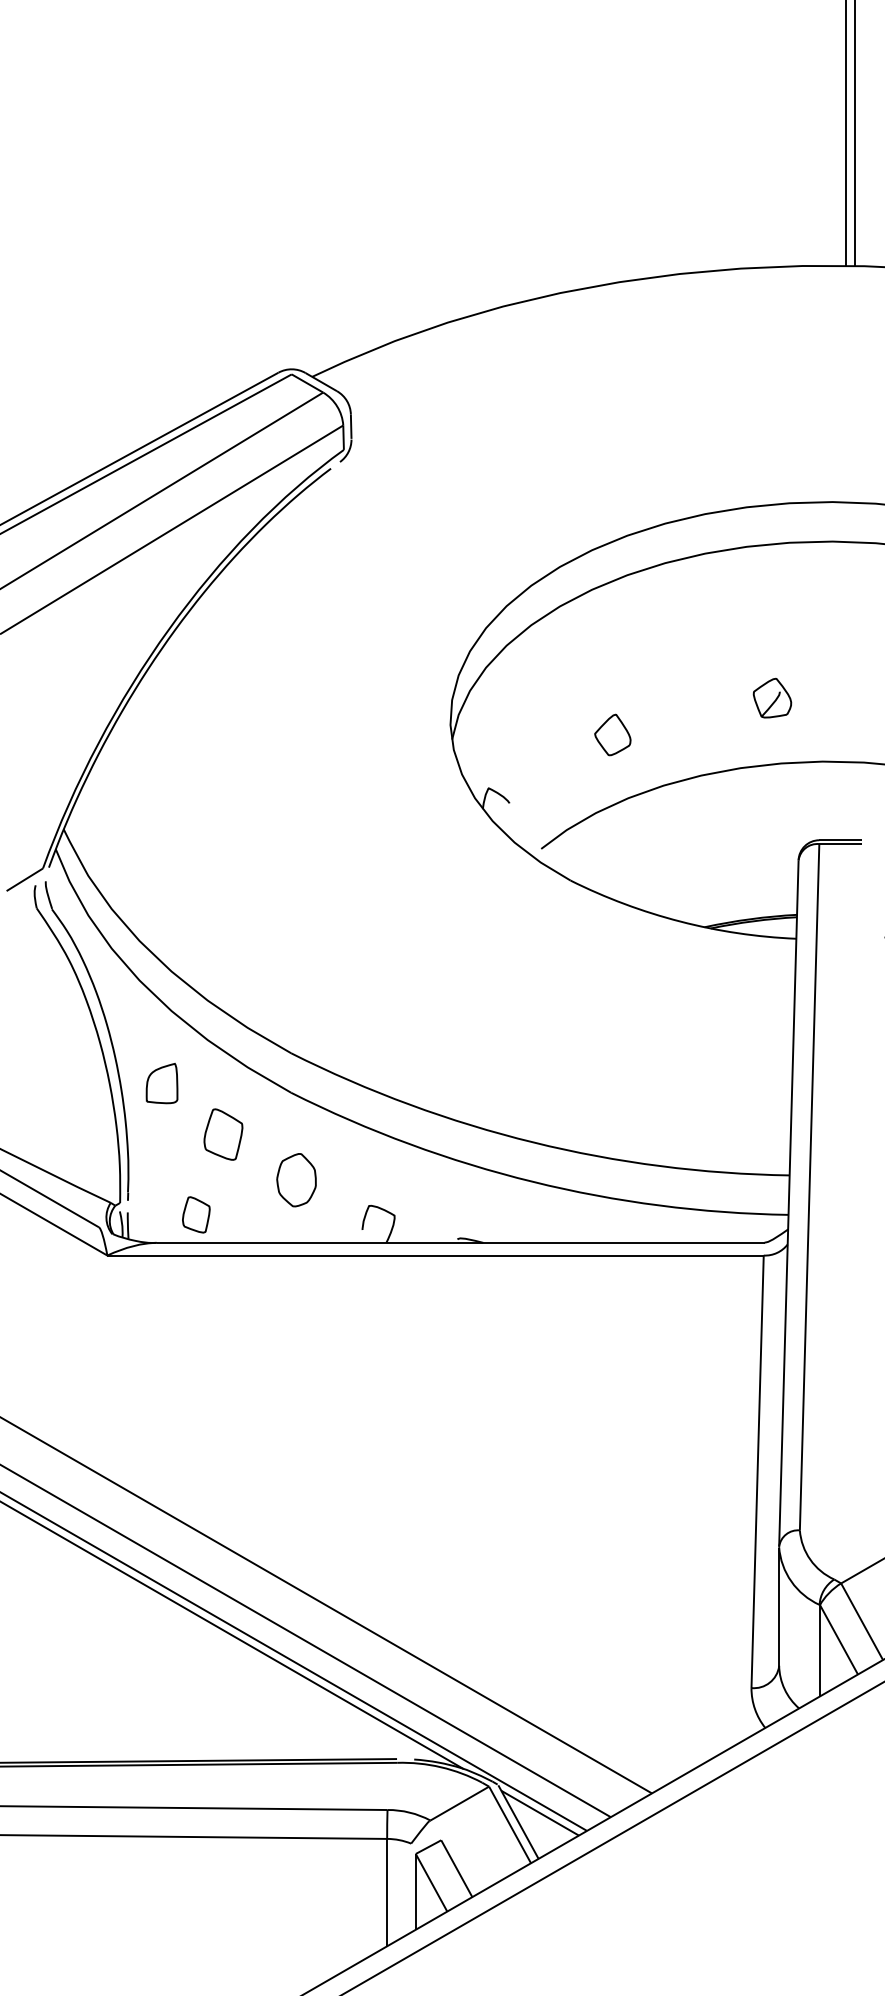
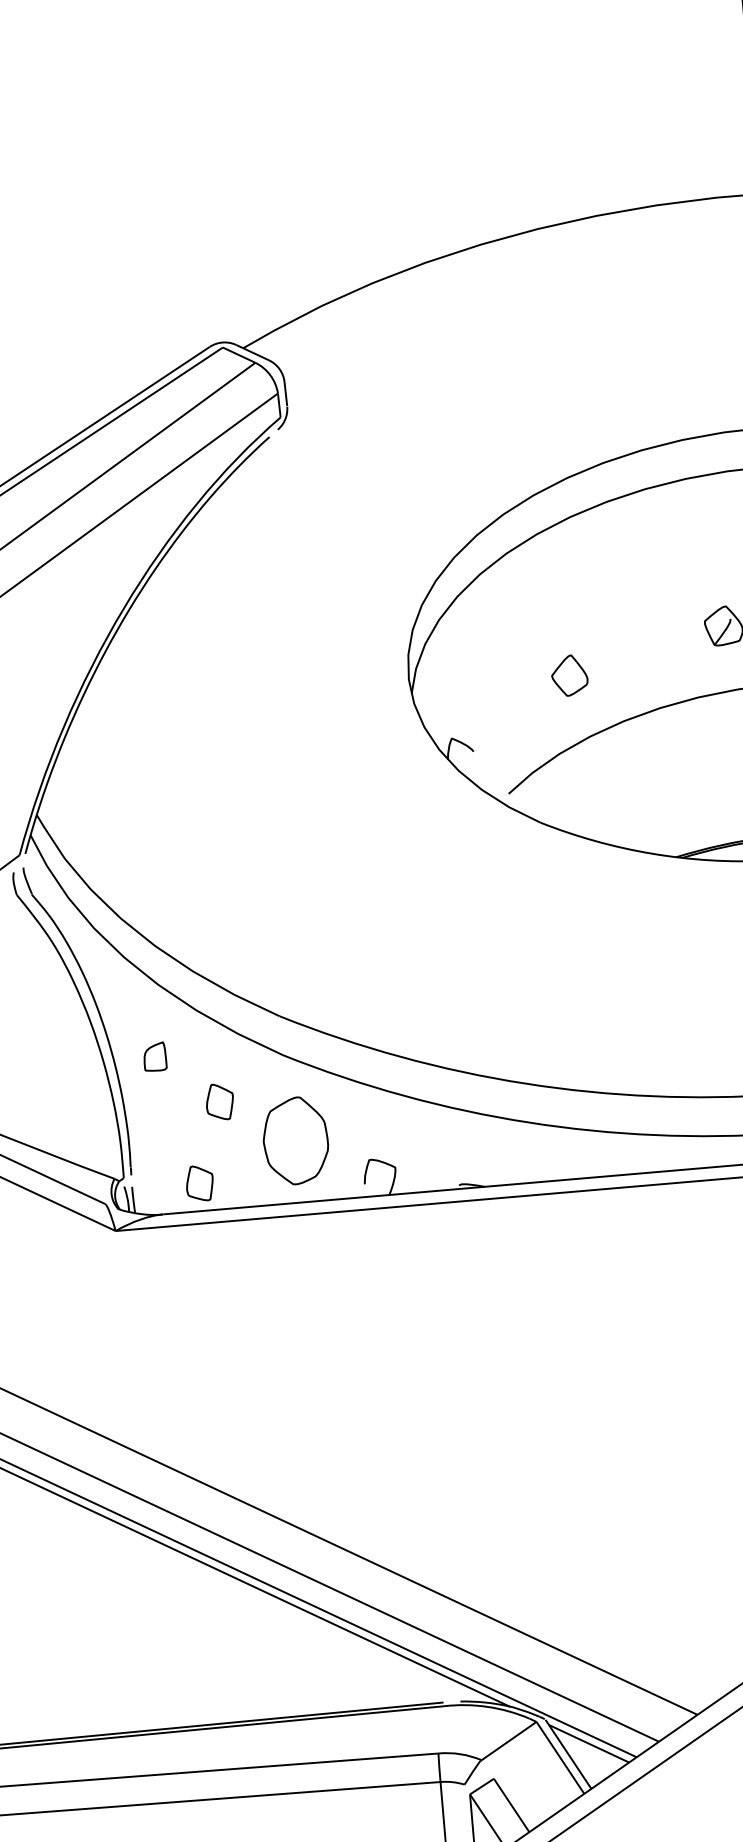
part: (161, 1083) -> (154, 1056), size x0.71
part: (223, 1134) -> (219, 1101), size x0.71
part: (296, 1179) -> (295, 1140), size x1.67

